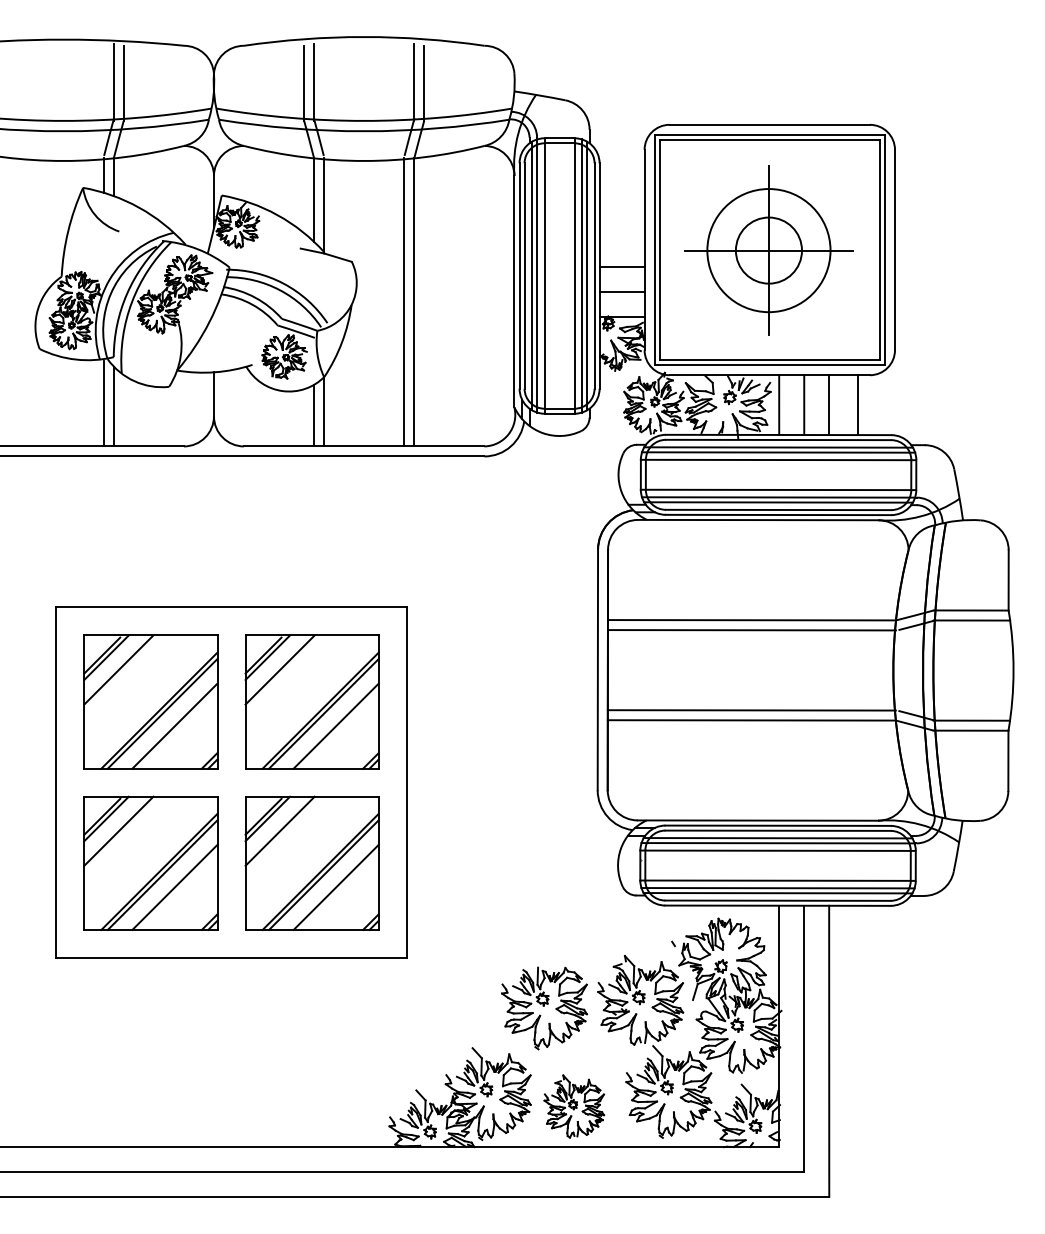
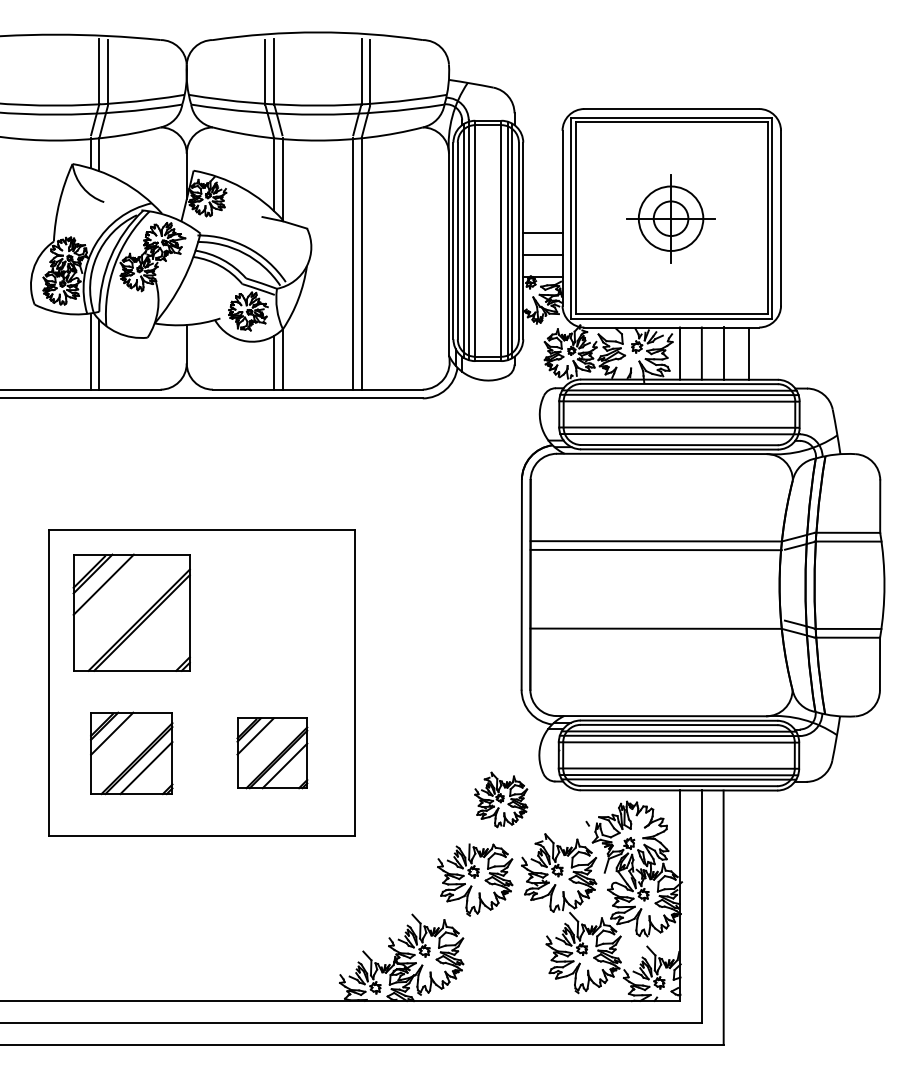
part: (768, 250) -> (670, 218), size x0.6
line: (778, 502) -> (679, 438), removed
part: (311, 701) -> (271, 612), removed
line: (751, 710) -> (655, 620), removed
line: (174, 725) -> (152, 633), removed
part: (150, 862) -> (131, 752), size x0.7
part: (311, 862) -> (271, 752), size x0.6
part: (574, 1106) -> (501, 799), moved

